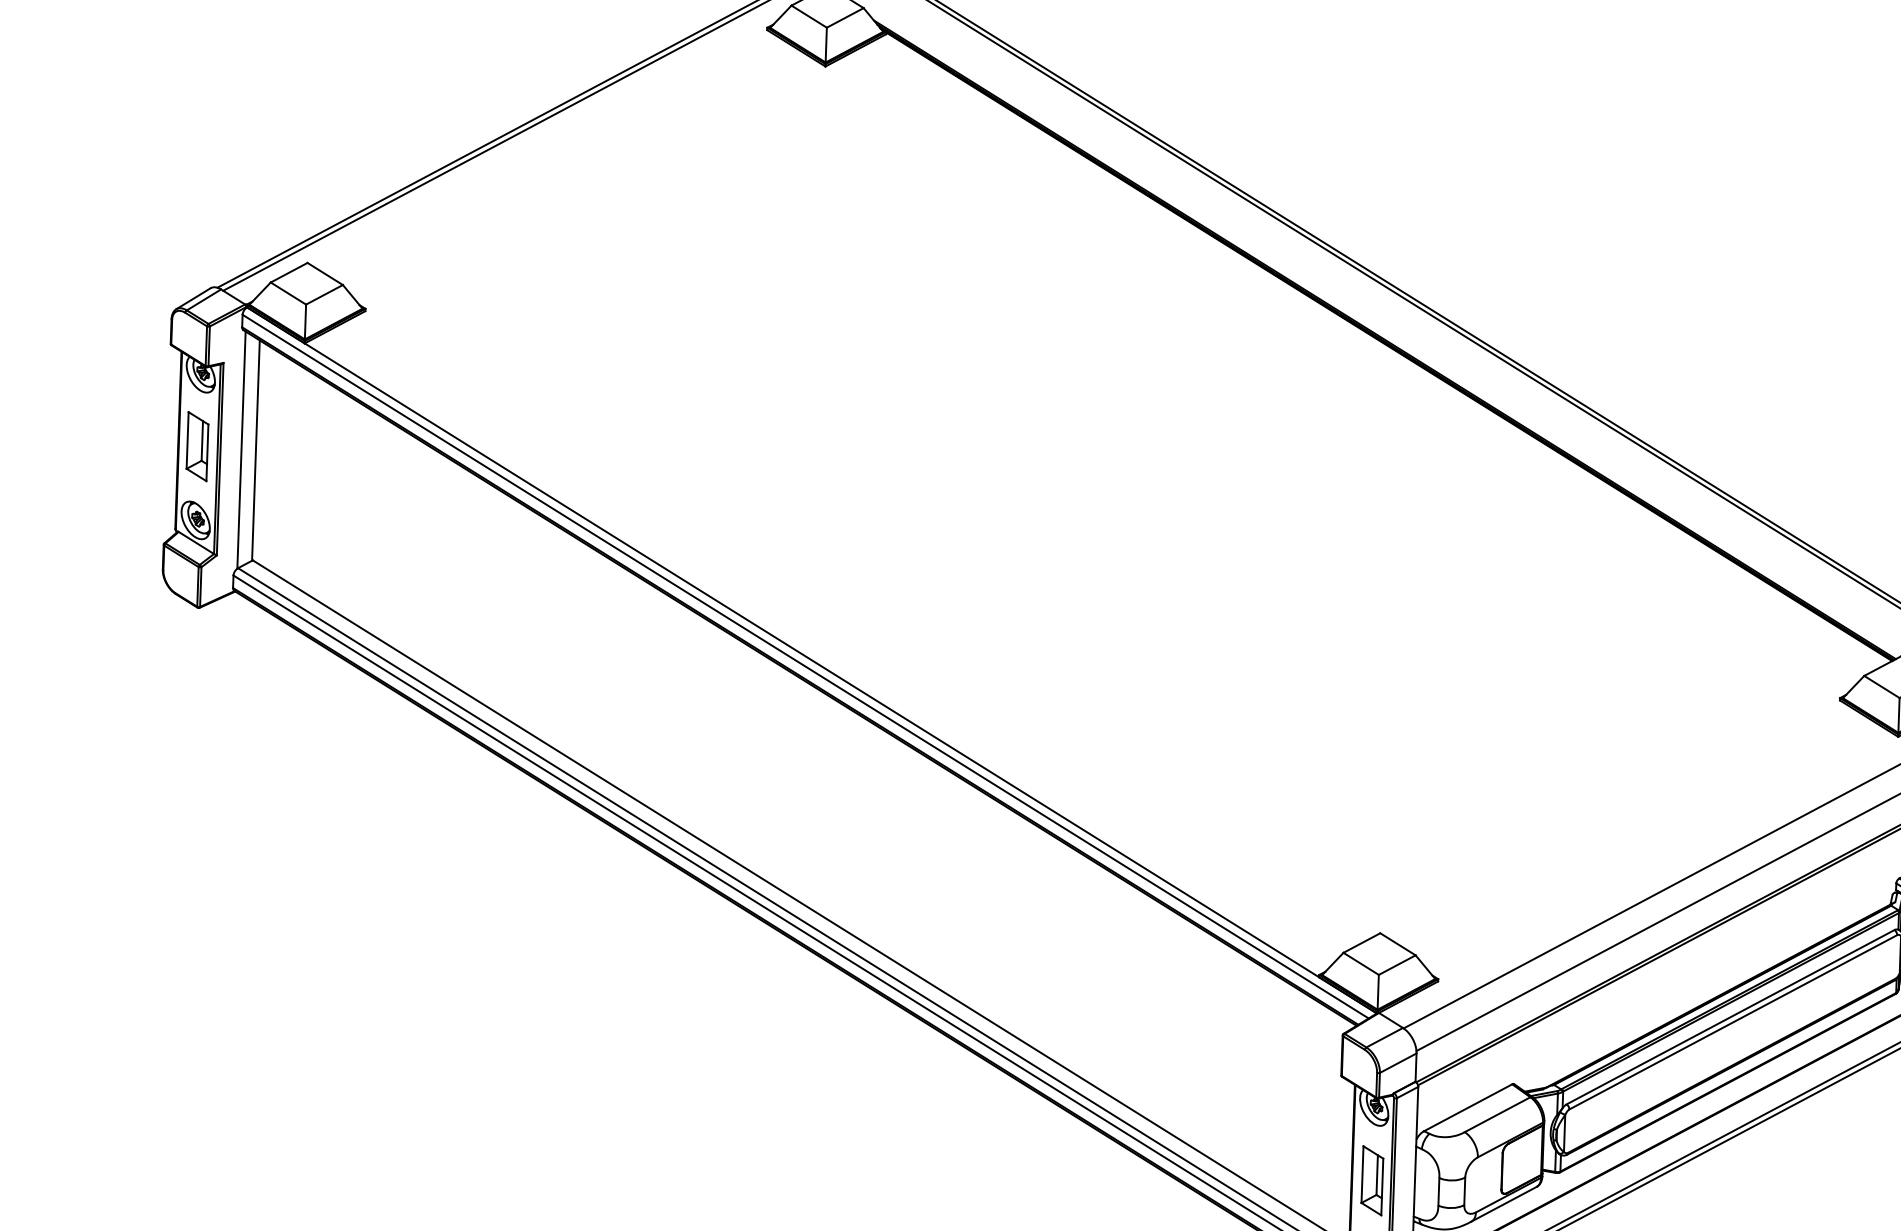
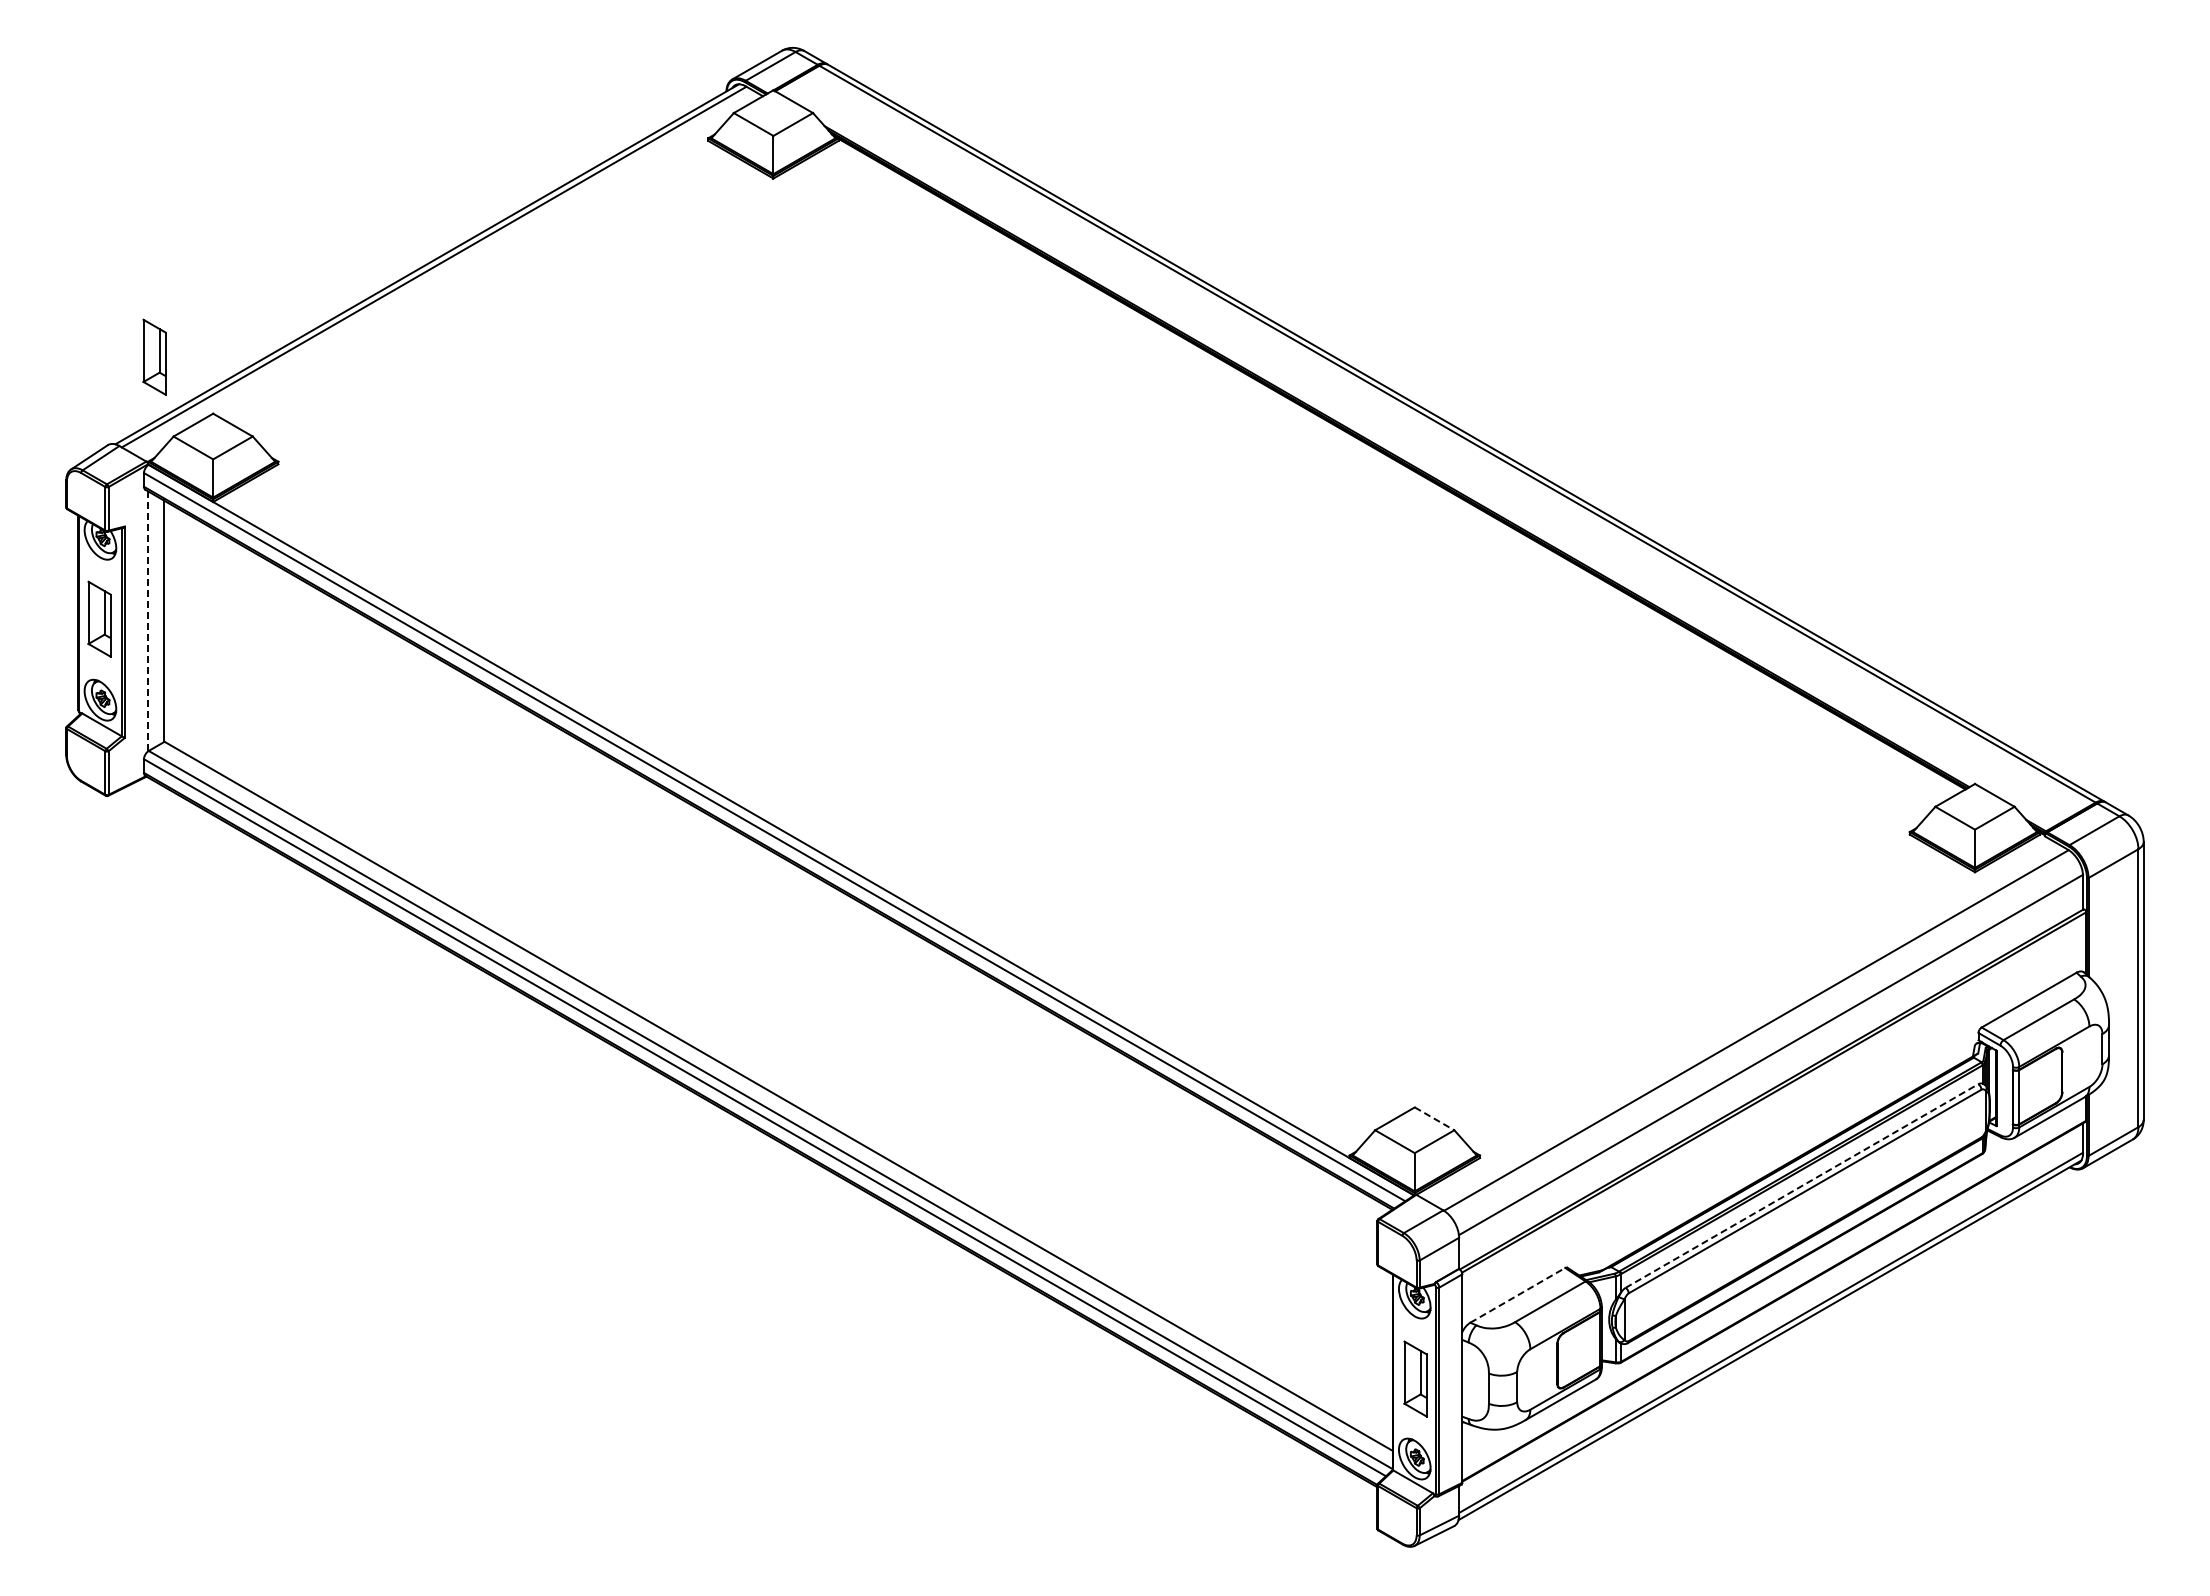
part: (255, 208) -> (154, 356), added
line: (241, 450) -> (147, 621), solid -> dashed
line: (1397, 943) -> (1434, 1118), solid -> dashed
line: (1730, 1017) -> (1801, 1186), solid -> dashed
line: (1467, 1107) -> (1517, 1295), solid -> dashed

